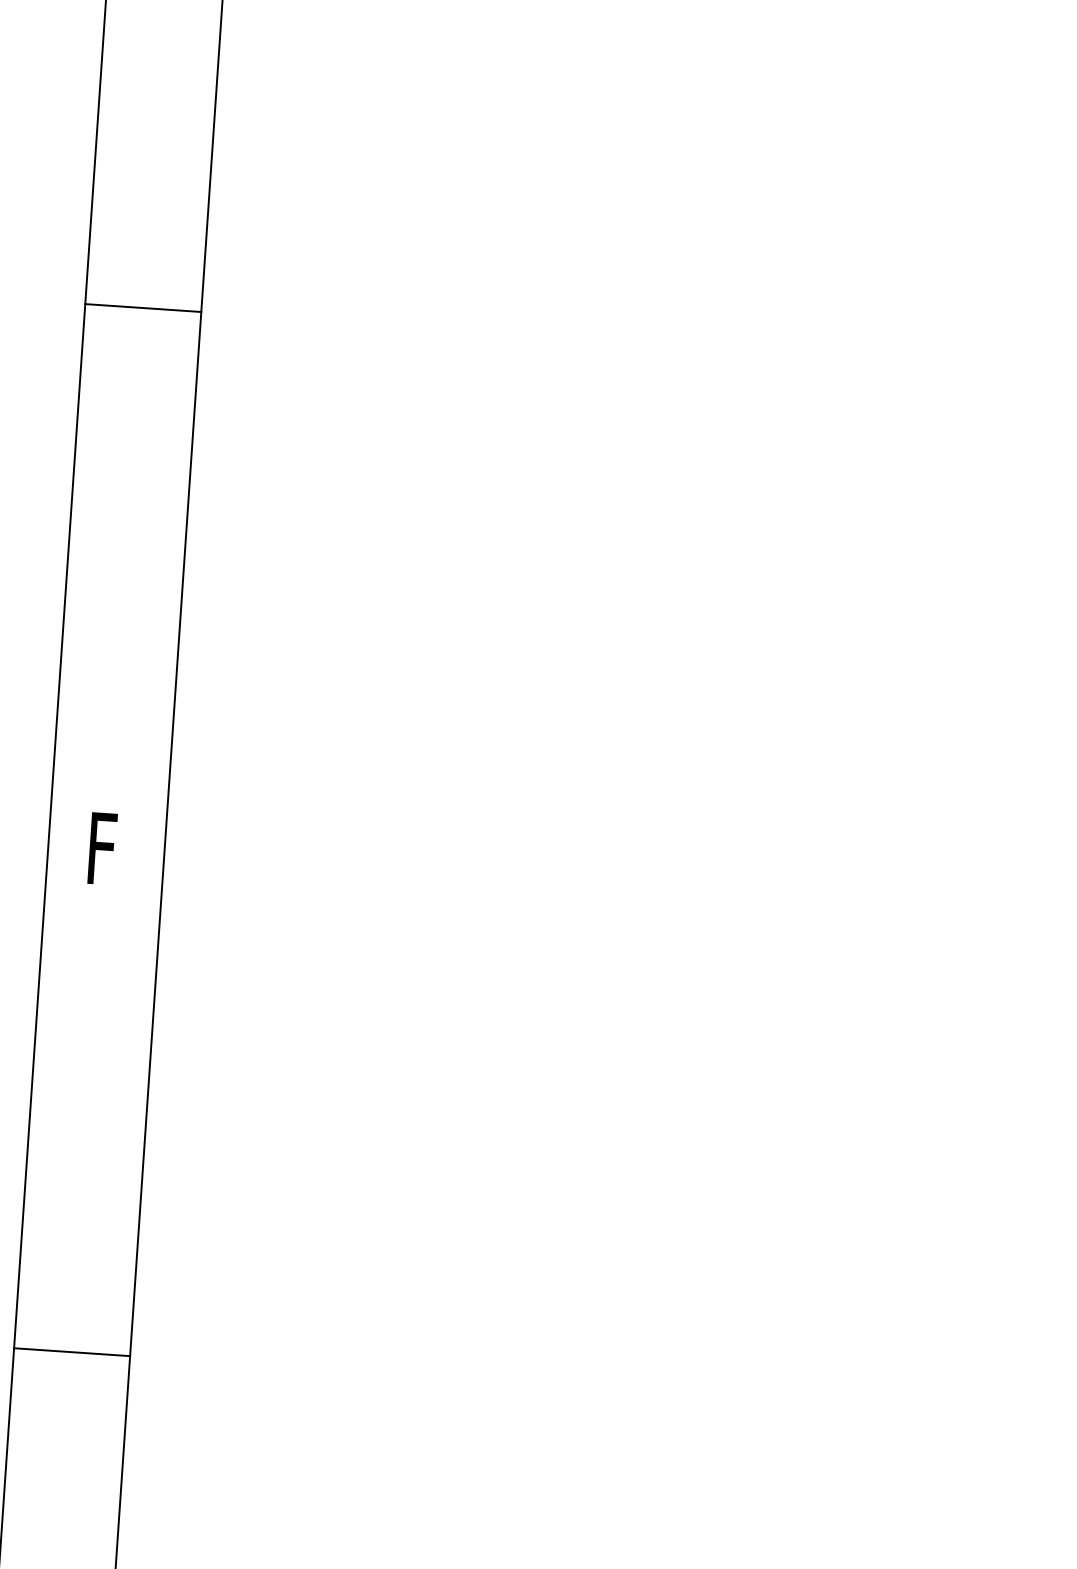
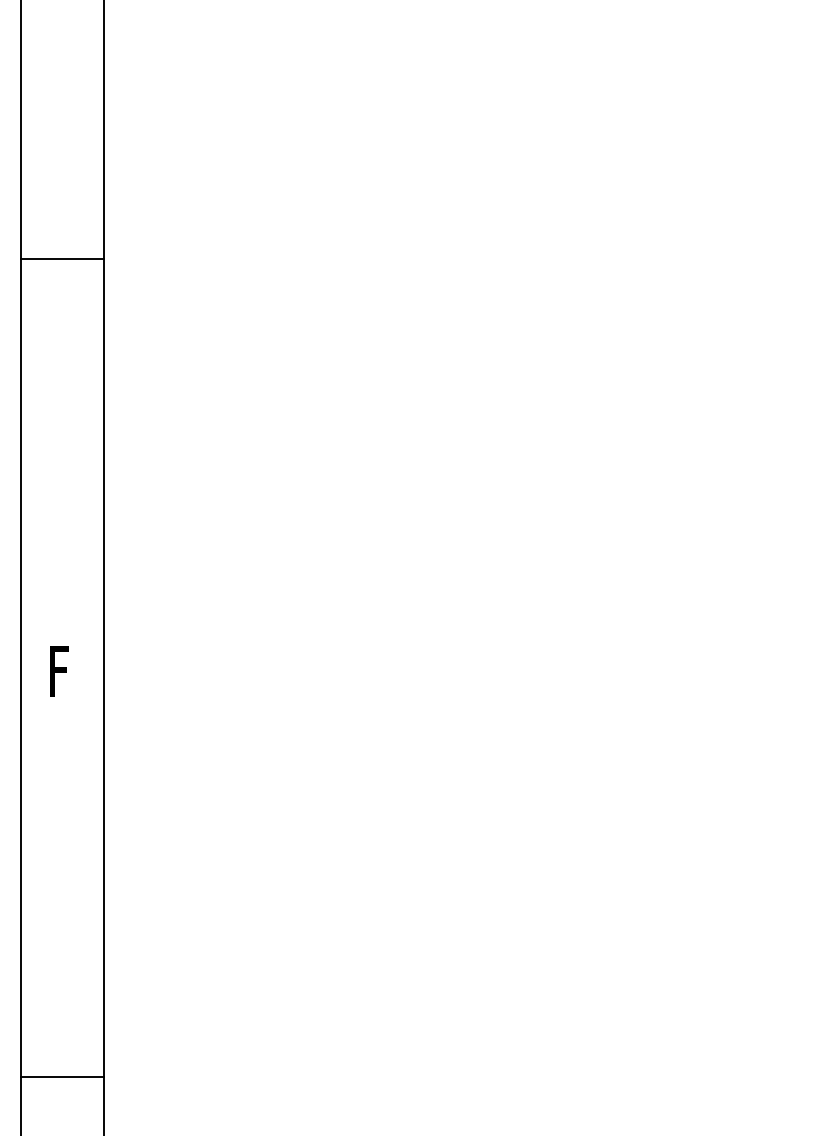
line: (143, 307) -> (62, 258), moved
line: (72, 1351) -> (62, 1076), moved

